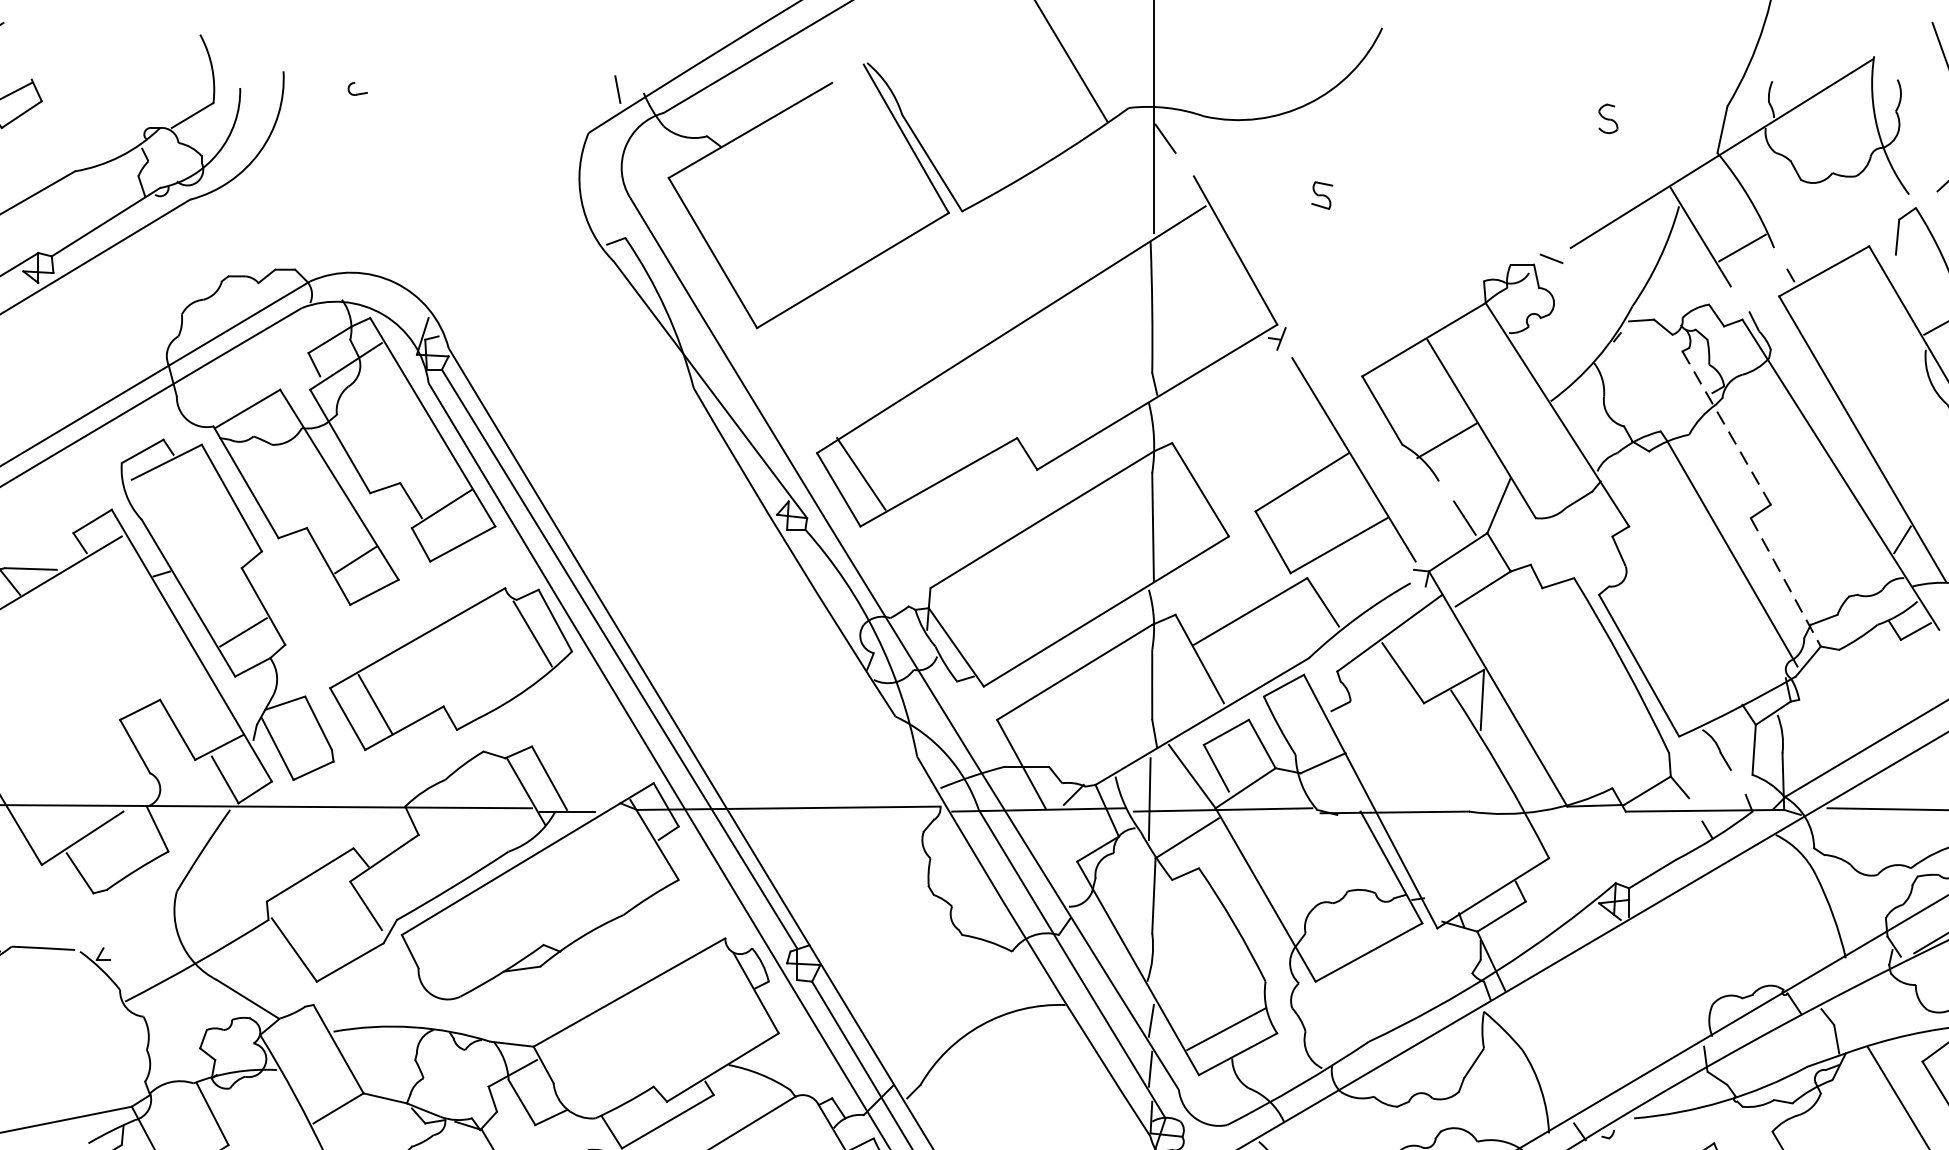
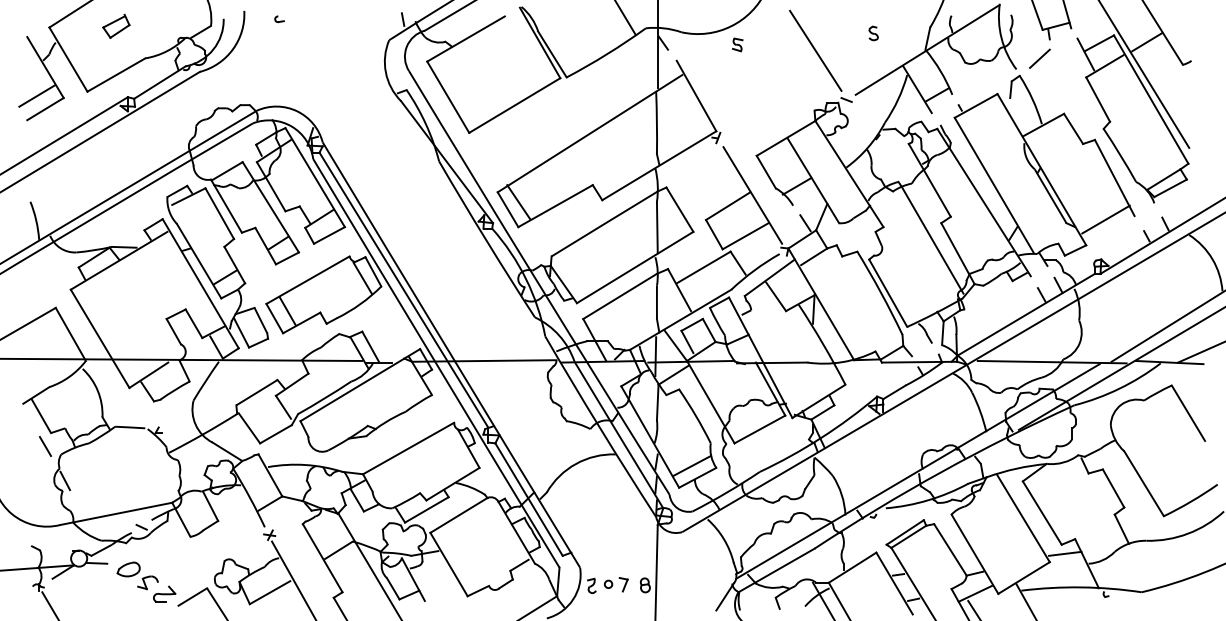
line: (1485, 154) -> (815, 50), added
part: (1321, 194) -> (737, 44), moved
line: (1728, 428) -> (930, 180), dashed -> solid
line: (1784, 581) -> (957, 253), dashed -> solid

